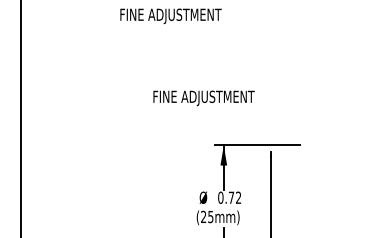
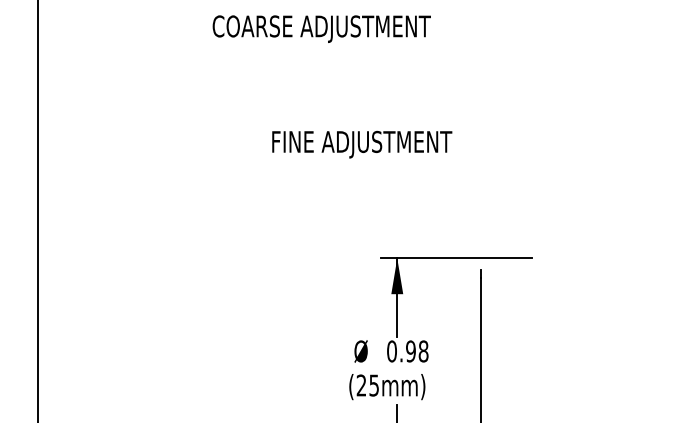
text: (180, 16) -> (320, 29), FINE ADJUSTMENT -> COARSE ADJUSTMENT
text: (203, 98) -> (361, 144), moved
text: (234, 197) -> (416, 350), 0.72 -> 0.98

